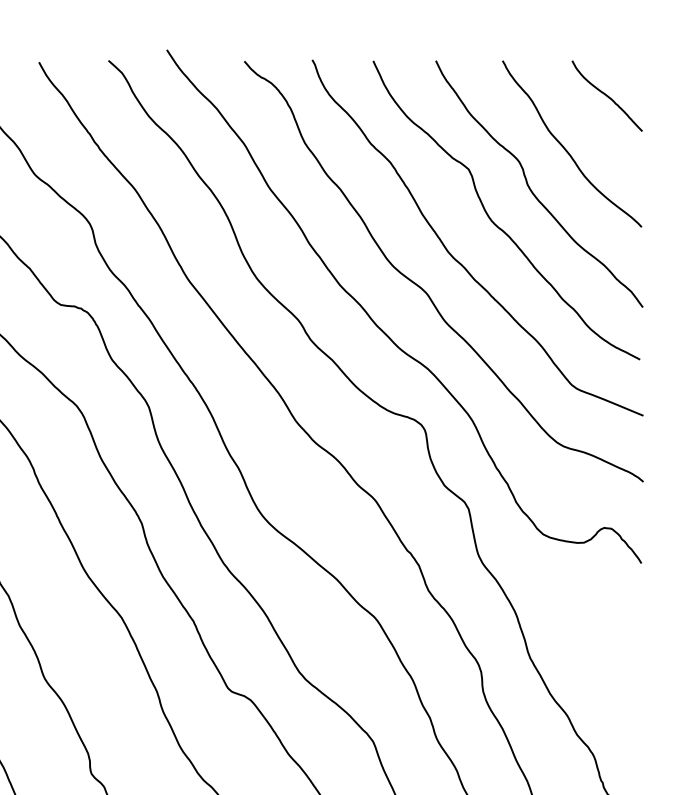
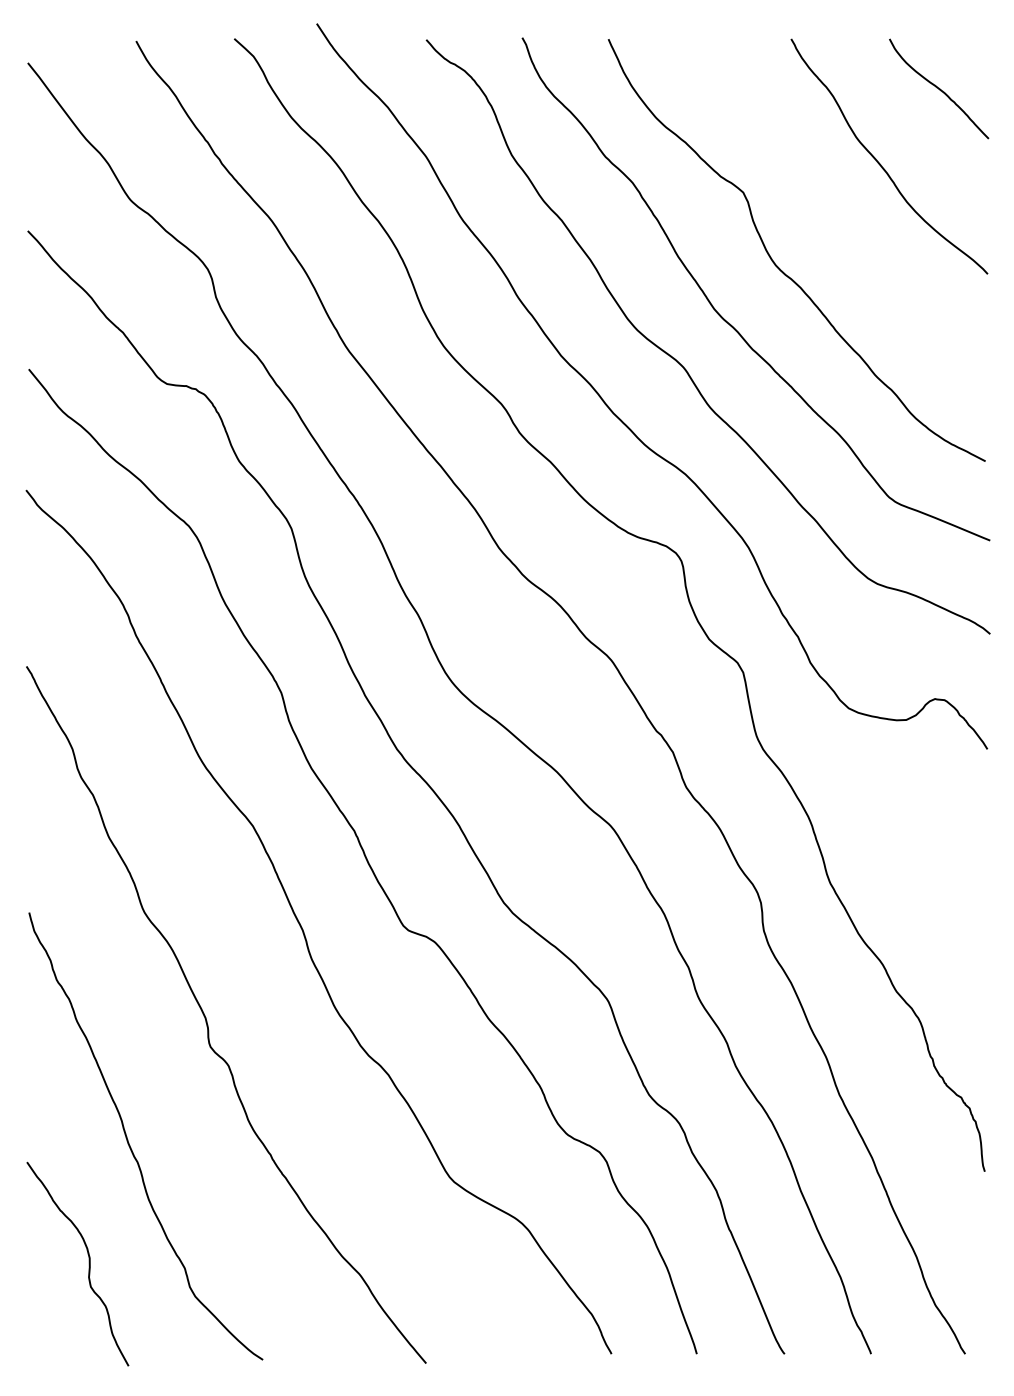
curve: (531, 189) -> (831, 220), removed

